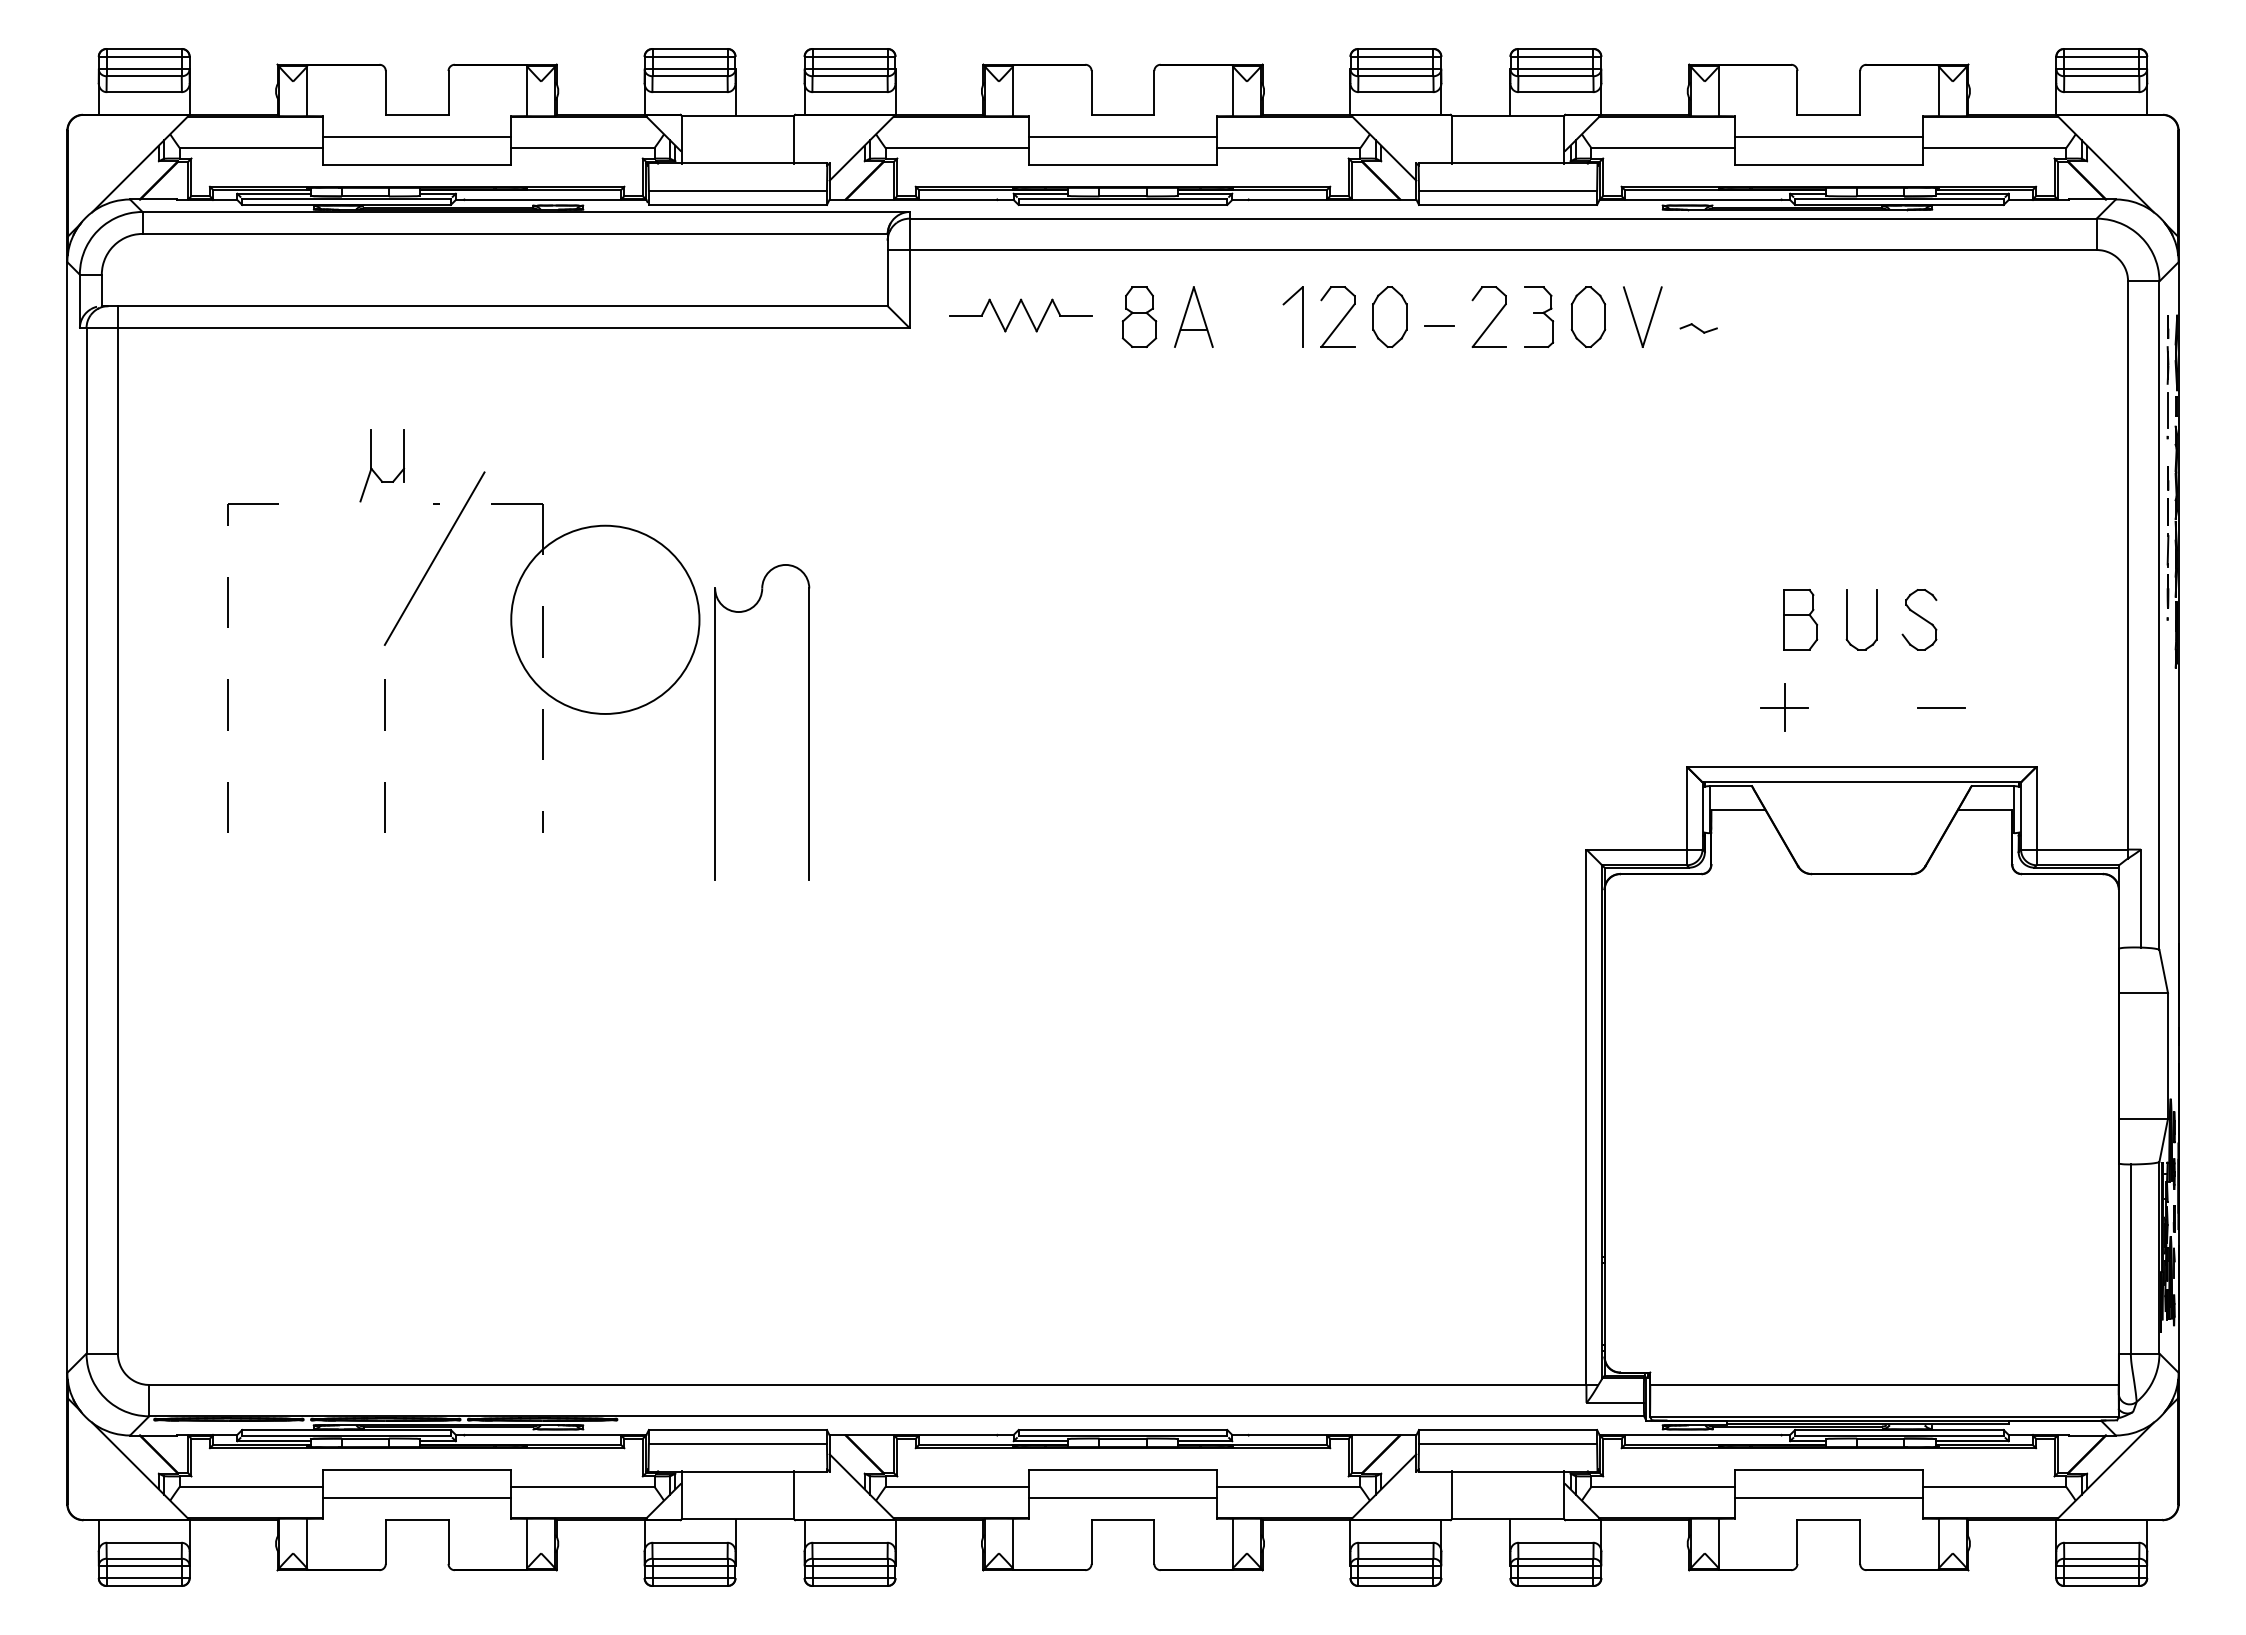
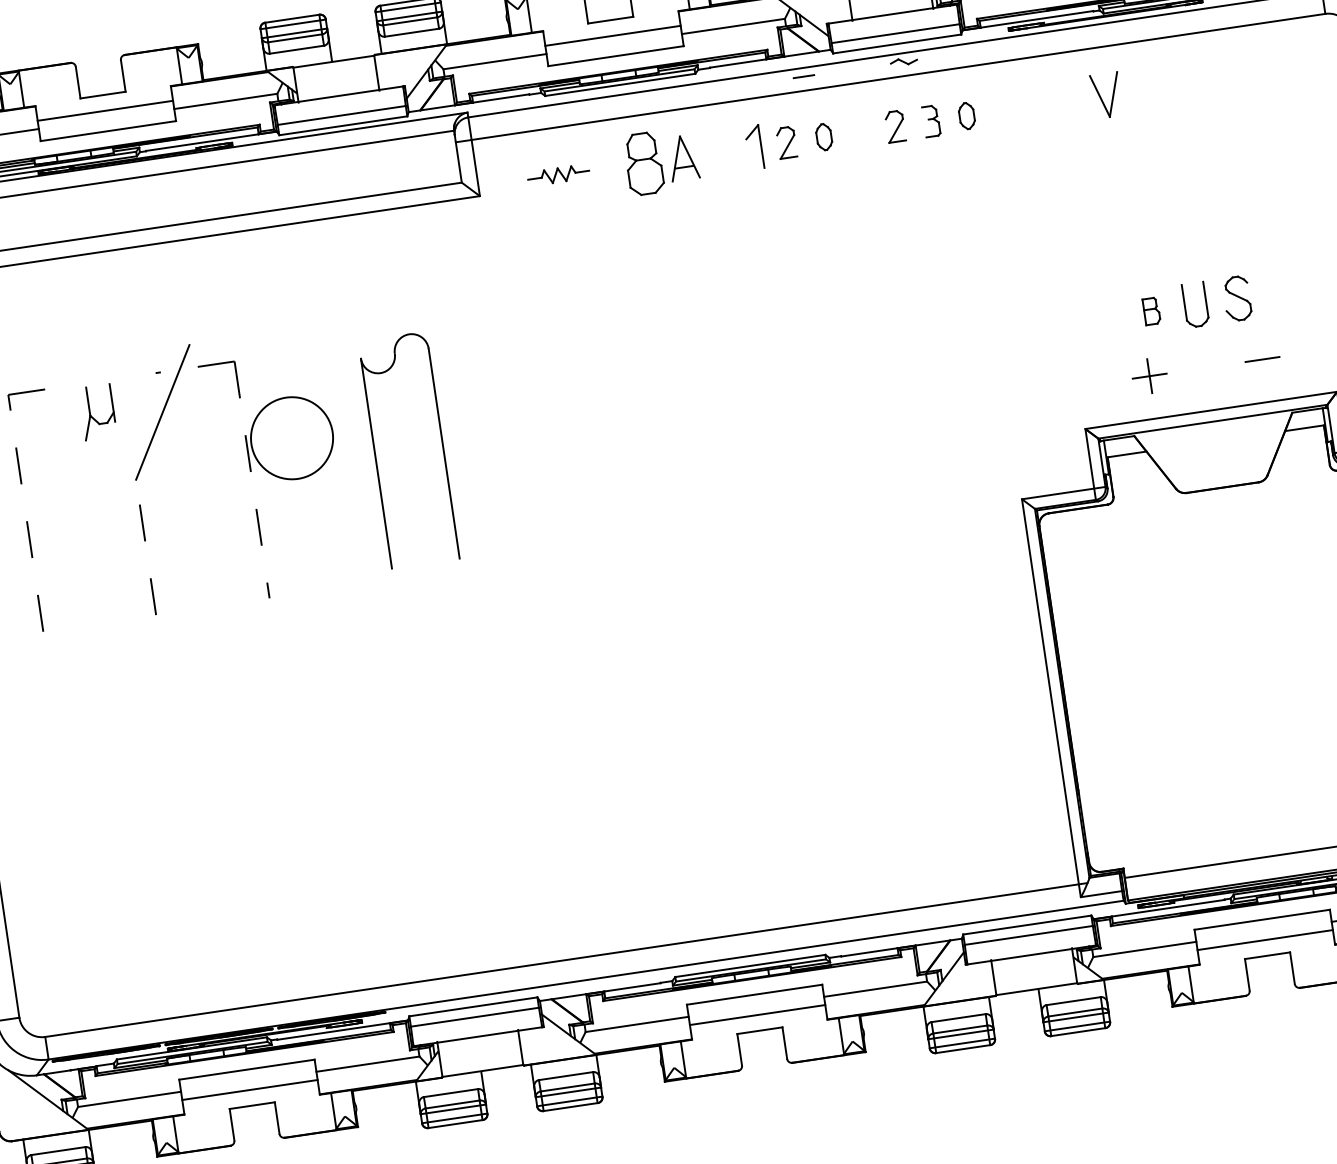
part: (1020, 315) -> (558, 175), size x0.6
part: (1139, 316) -> (643, 163), size x1.4
part: (1337, 316) -> (786, 142), size x0.7
part: (1389, 316) -> (823, 136), size x0.6
part: (1488, 316) -> (894, 126), size x0.7
part: (1539, 316) -> (931, 120), size x0.7
part: (1588, 316) -> (966, 115), size x0.6
part: (1635, 319) -> (1101, 97), moved
line: (1439, 325) -> (803, 76), moved
part: (1698, 328) -> (903, 61), moved
part: (374, 470) -> (92, 416), moved
circle: (605, 619) -> (292, 438), size x0.6
part: (1800, 619) -> (1151, 311), size x0.6
part: (808, 722) -> (442, 445), moved

